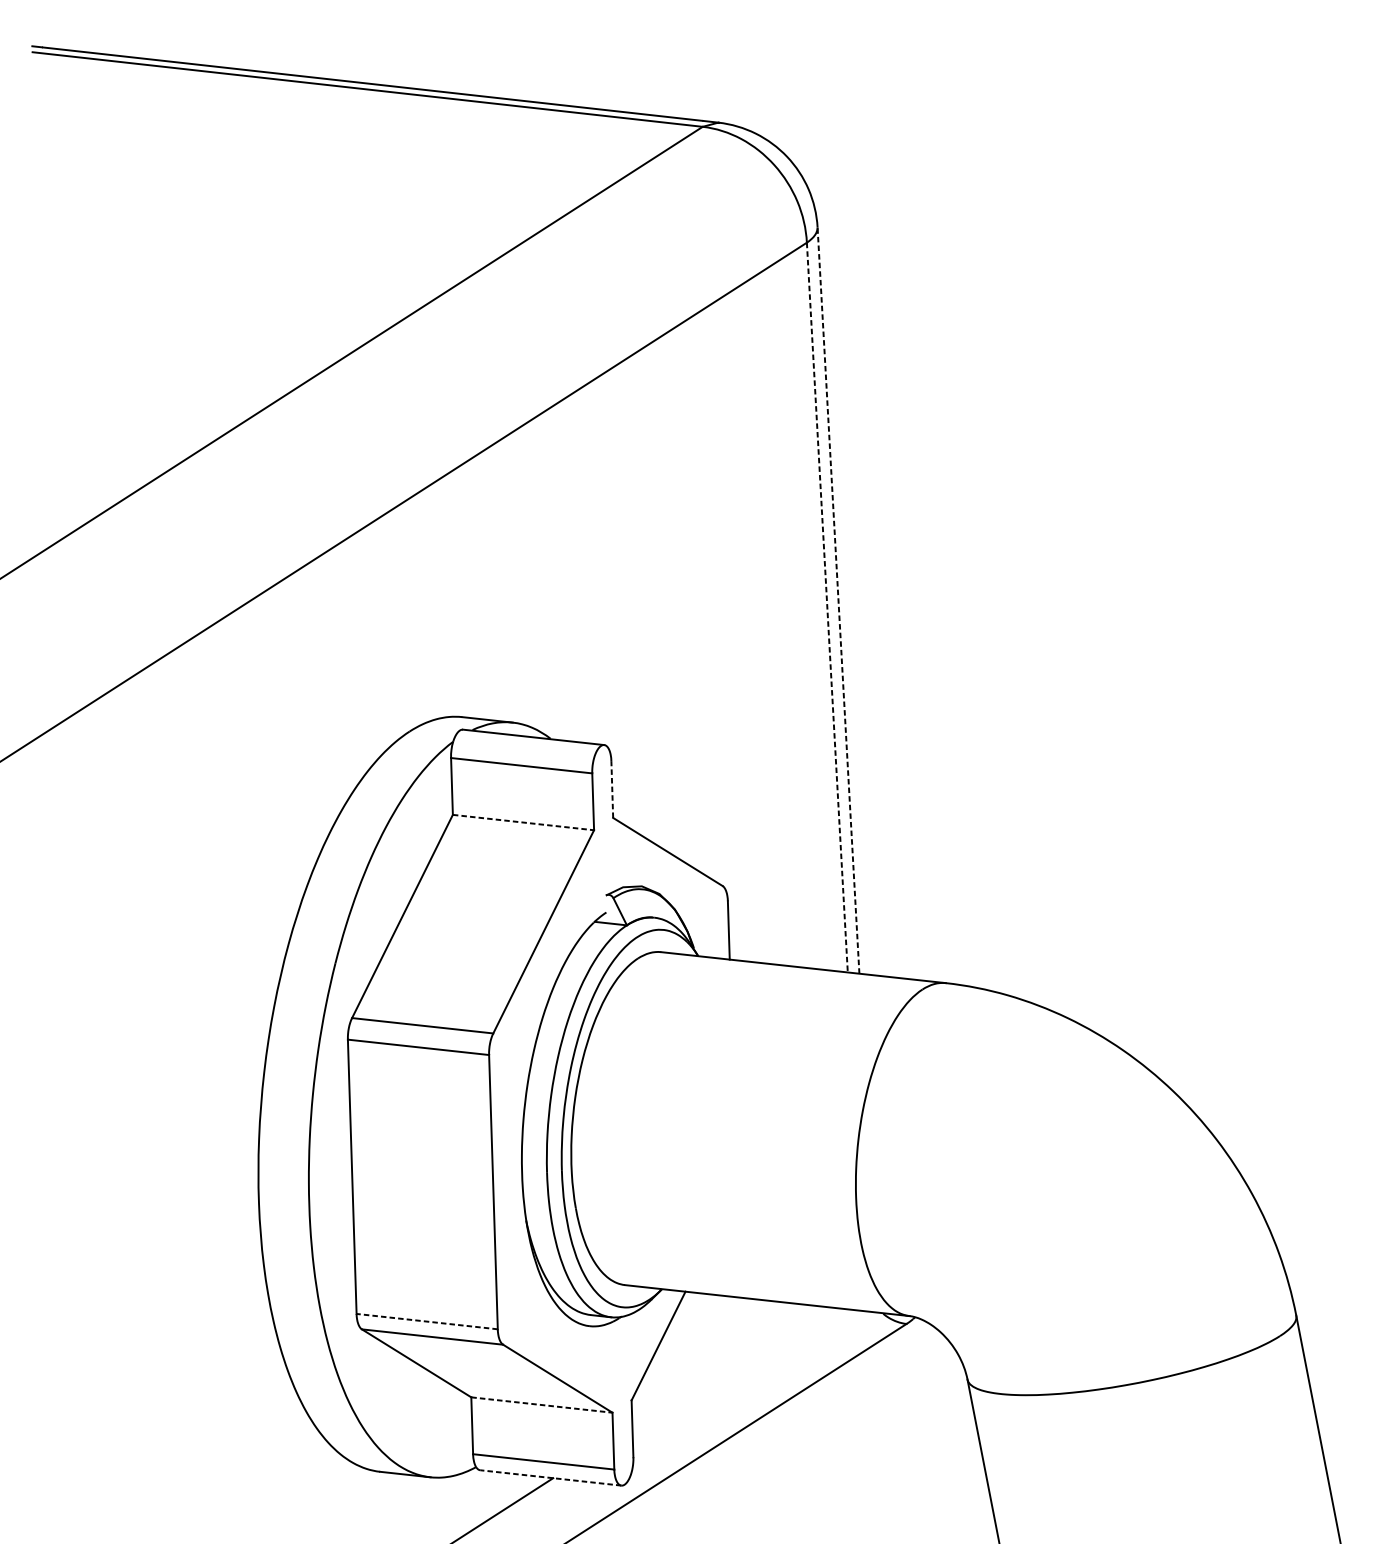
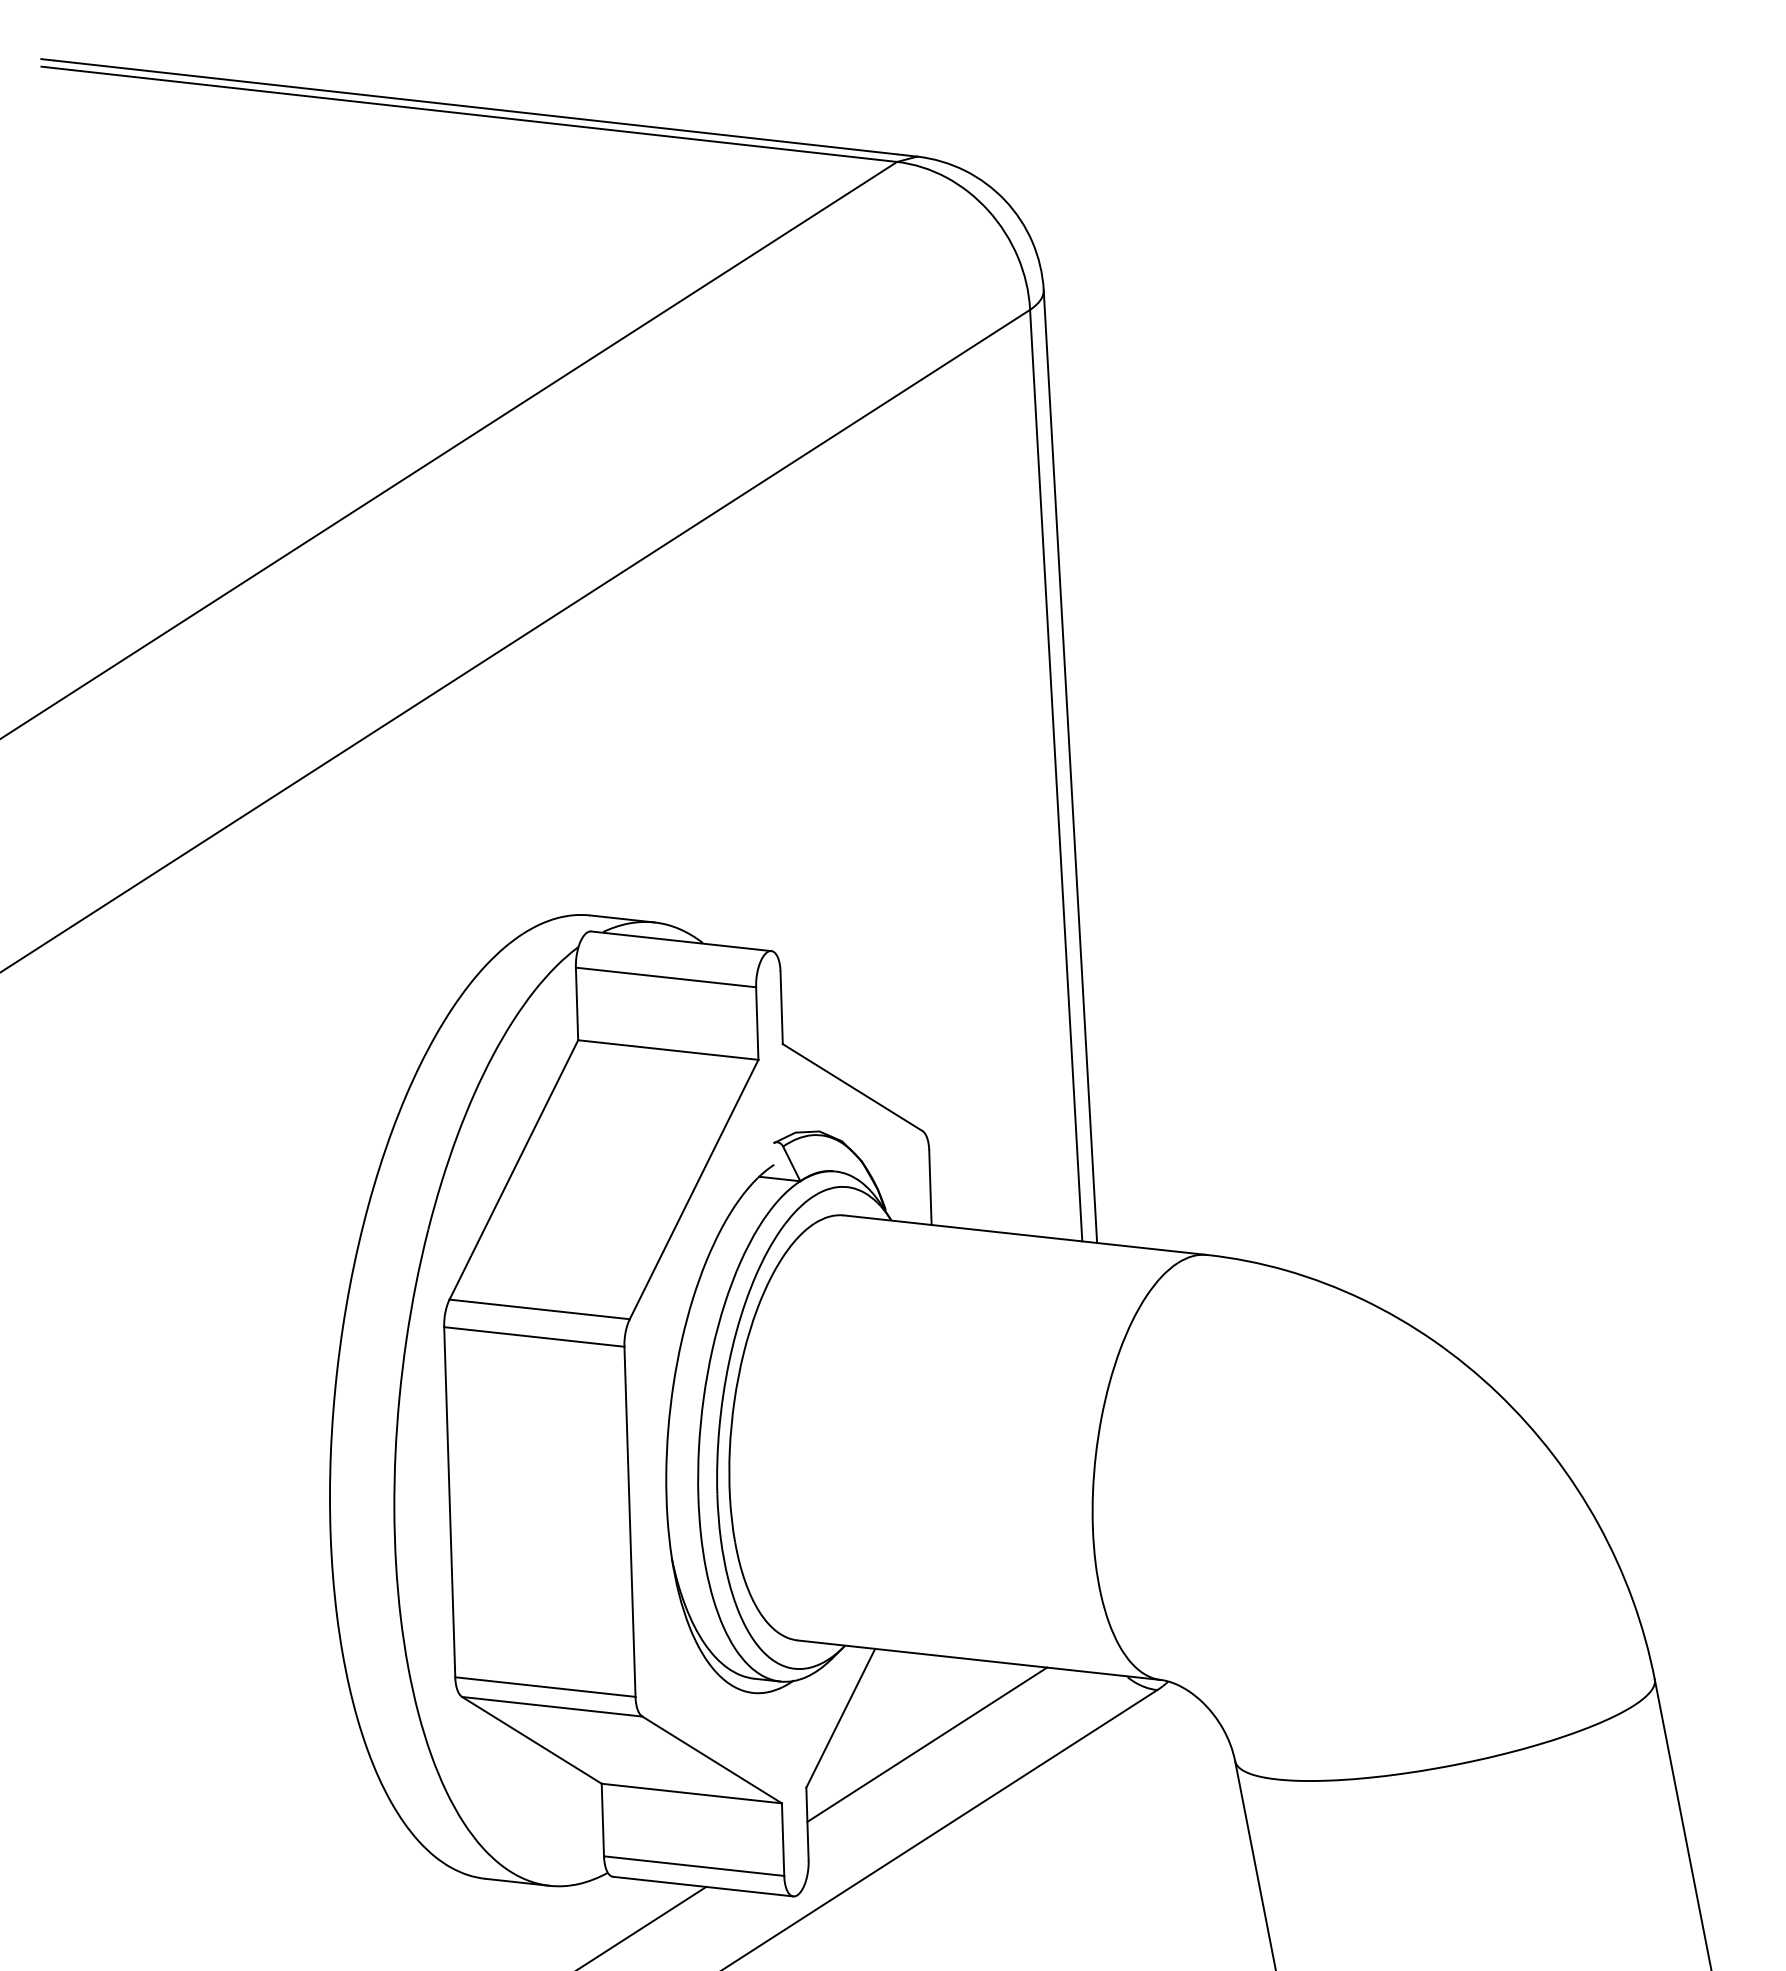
line: (838, 600) -> (1070, 766), dashed -> solid
line: (827, 608) -> (1056, 776), dashed -> solid
line: (612, 789) -> (781, 1007), dashed -> solid
line: (523, 822) -> (668, 1050), dashed -> solid
line: (427, 1321) -> (545, 1687), dashed -> solid
line: (726, 1366) -> (927, 1744), added
line: (541, 1404) -> (691, 1793), dashed -> solid
line: (551, 1477) -> (703, 1886), dashed -> solid

